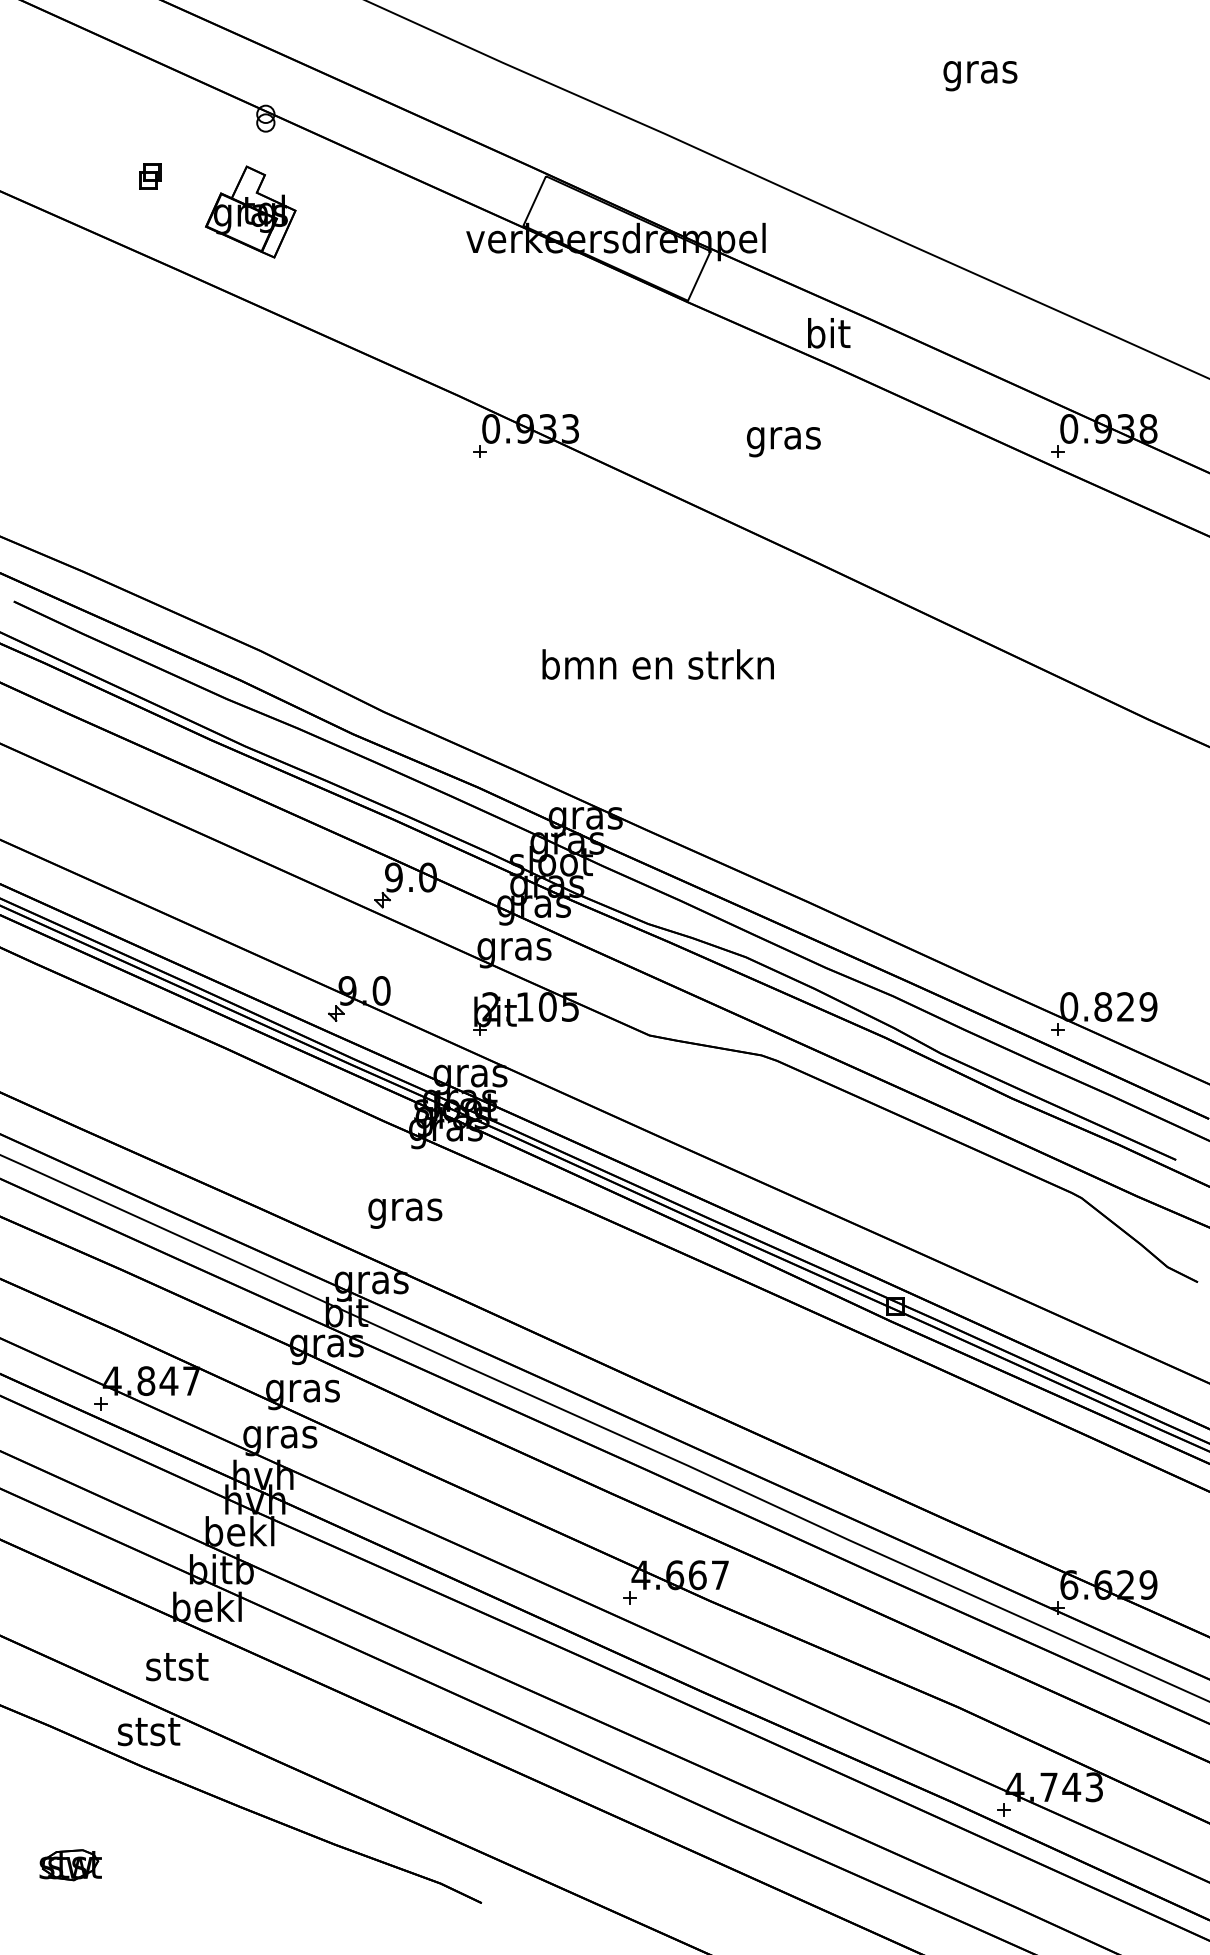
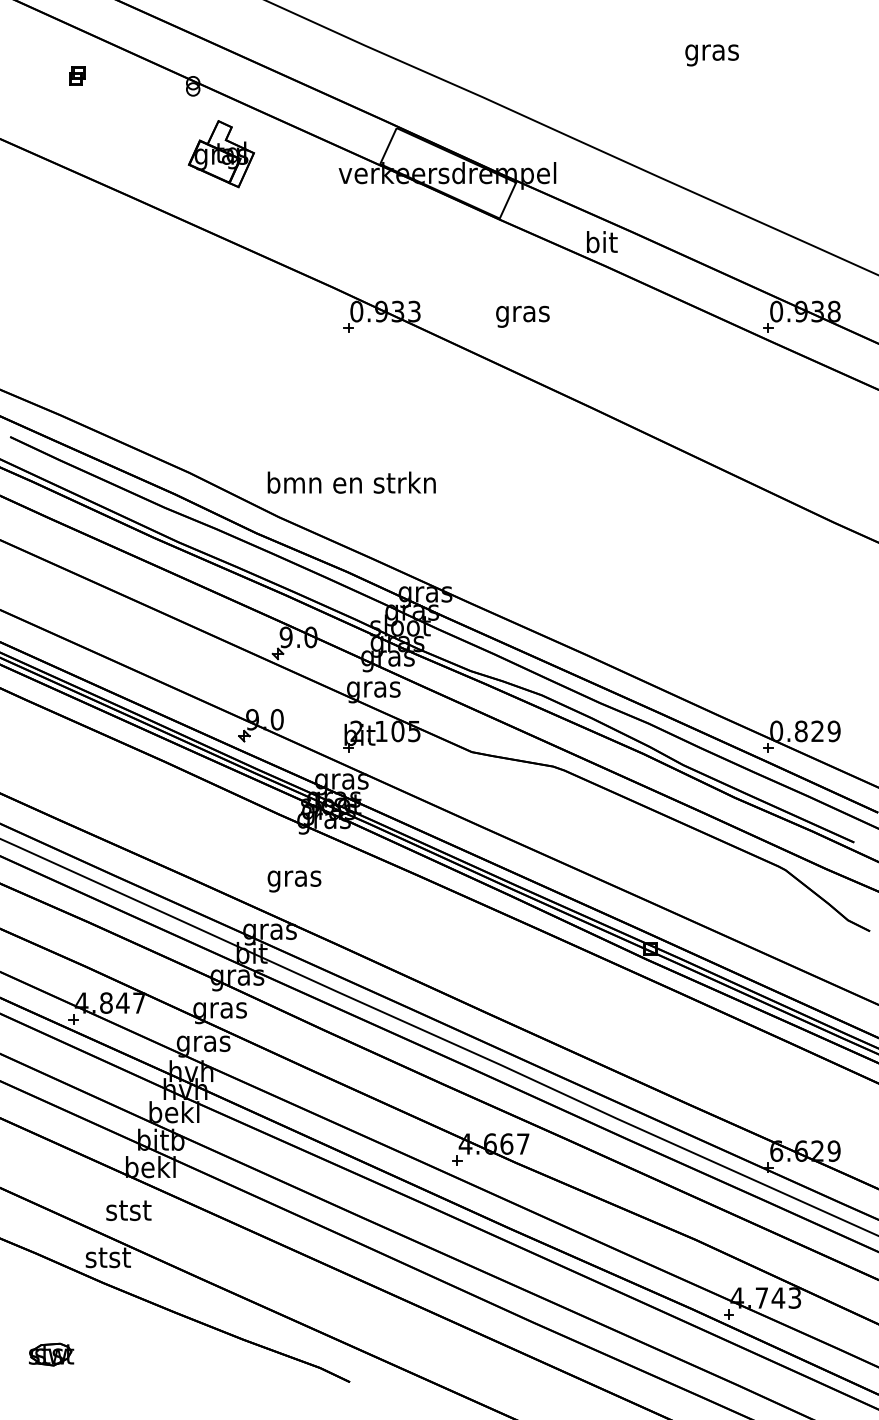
part: (150, 176) -> (77, 76), moved
part: (250, 211) -> (221, 153), moved
text: (783, 442) -> (522, 317), moved
text: (657, 664) -> (351, 482), moved

